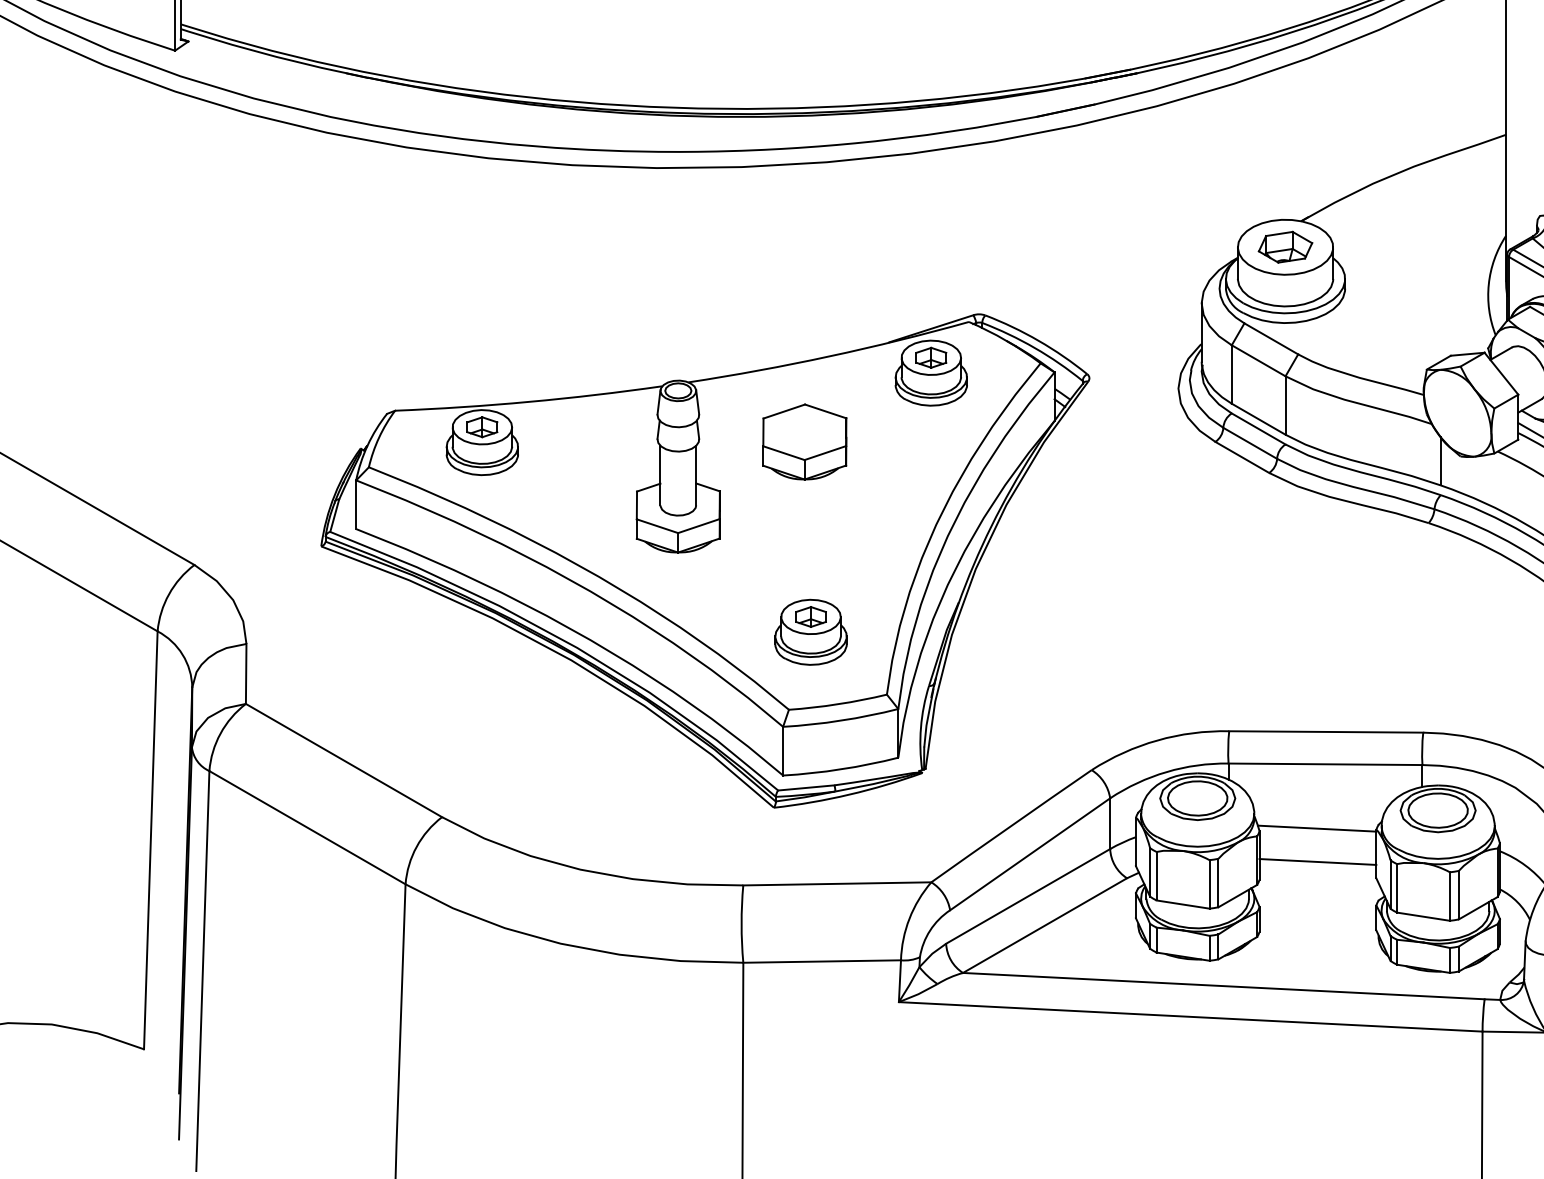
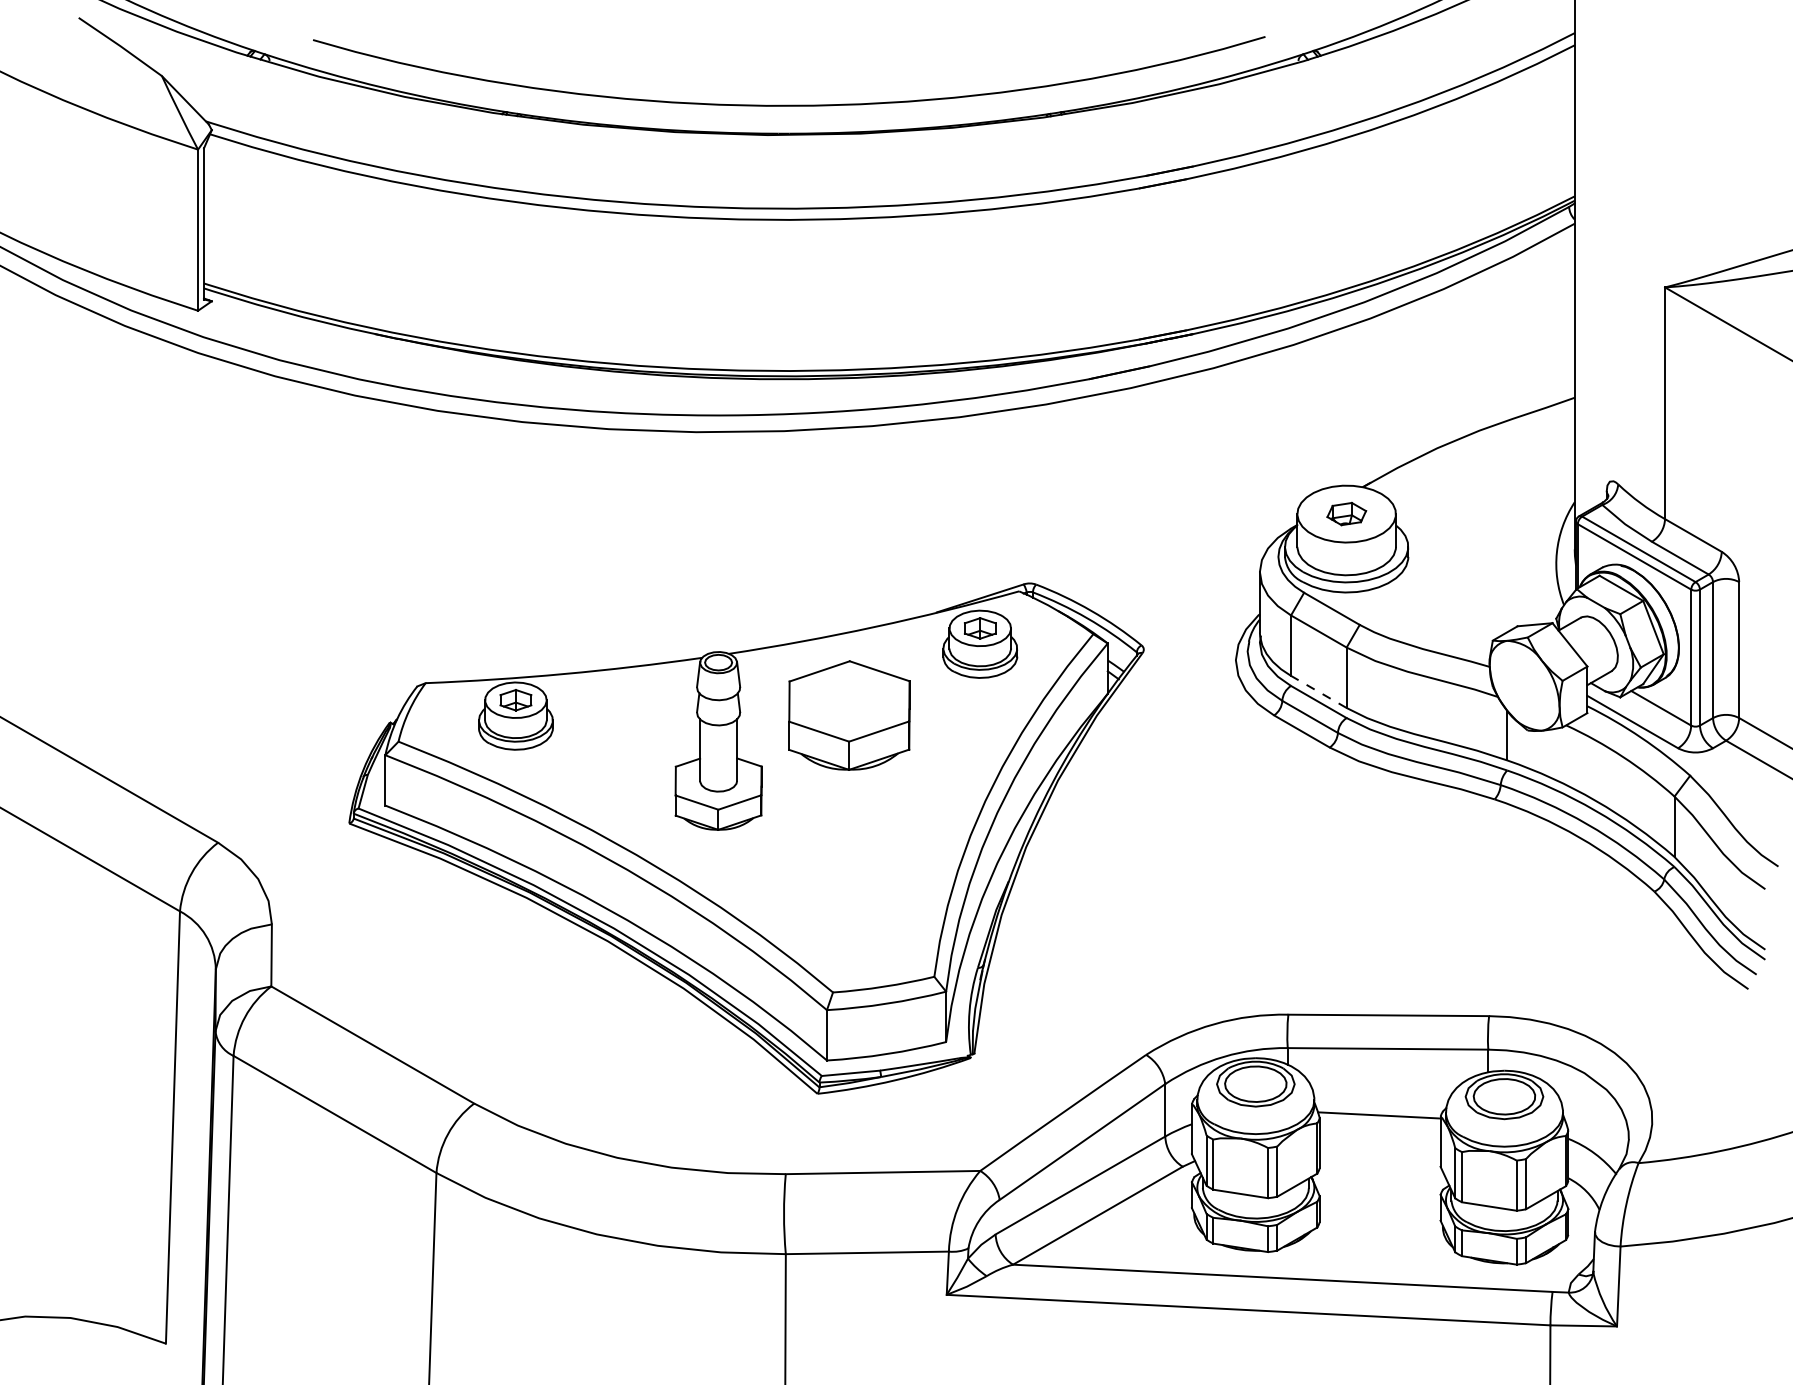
part: (1285, 246) -> (1346, 513), size x0.7
line: (1258, 418) -> (1318, 691), solid -> dashed
part: (804, 441) -> (849, 715), size x1.4
part: (810, 631) -> (855, 911), removed
line: (1317, 861) -> (1379, 1149), removed

